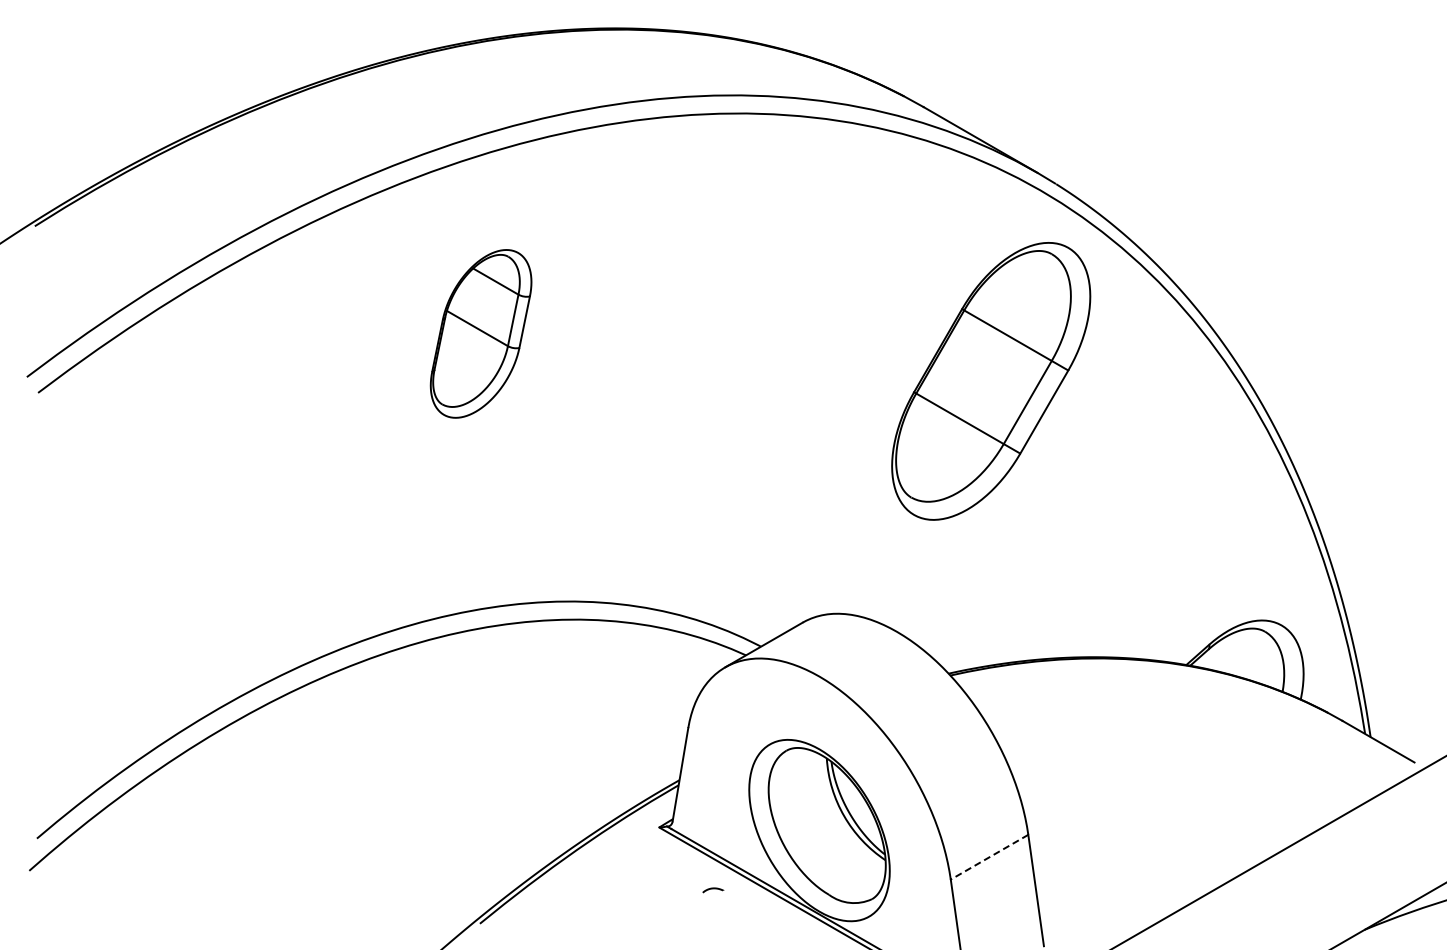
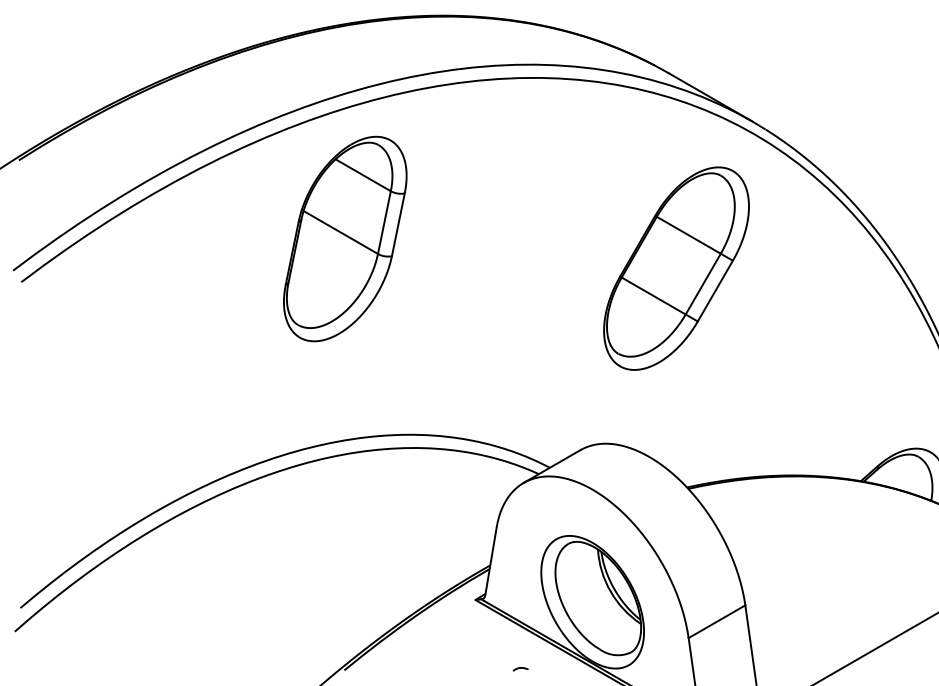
part: (480, 333) -> (344, 238), size x1.67
part: (991, 381) -> (676, 268), moved
line: (989, 857) -> (716, 621), dashed -> solid
curve: (713, 889) -> (520, 668), moved

